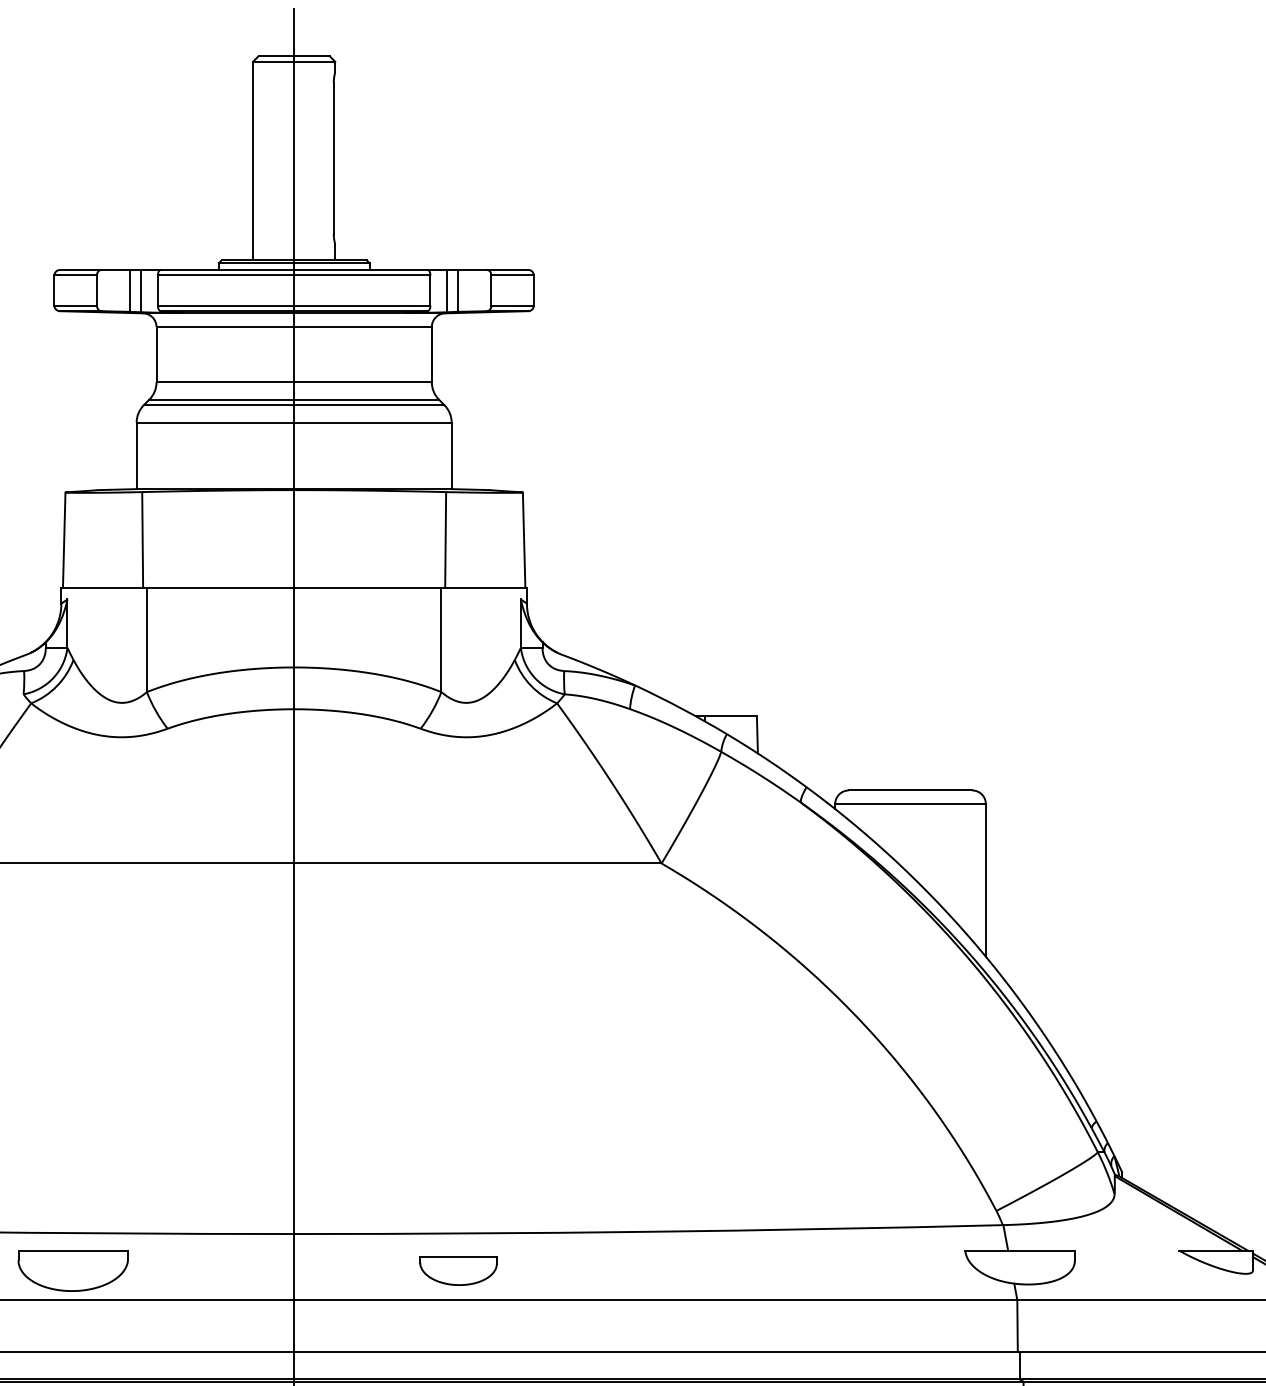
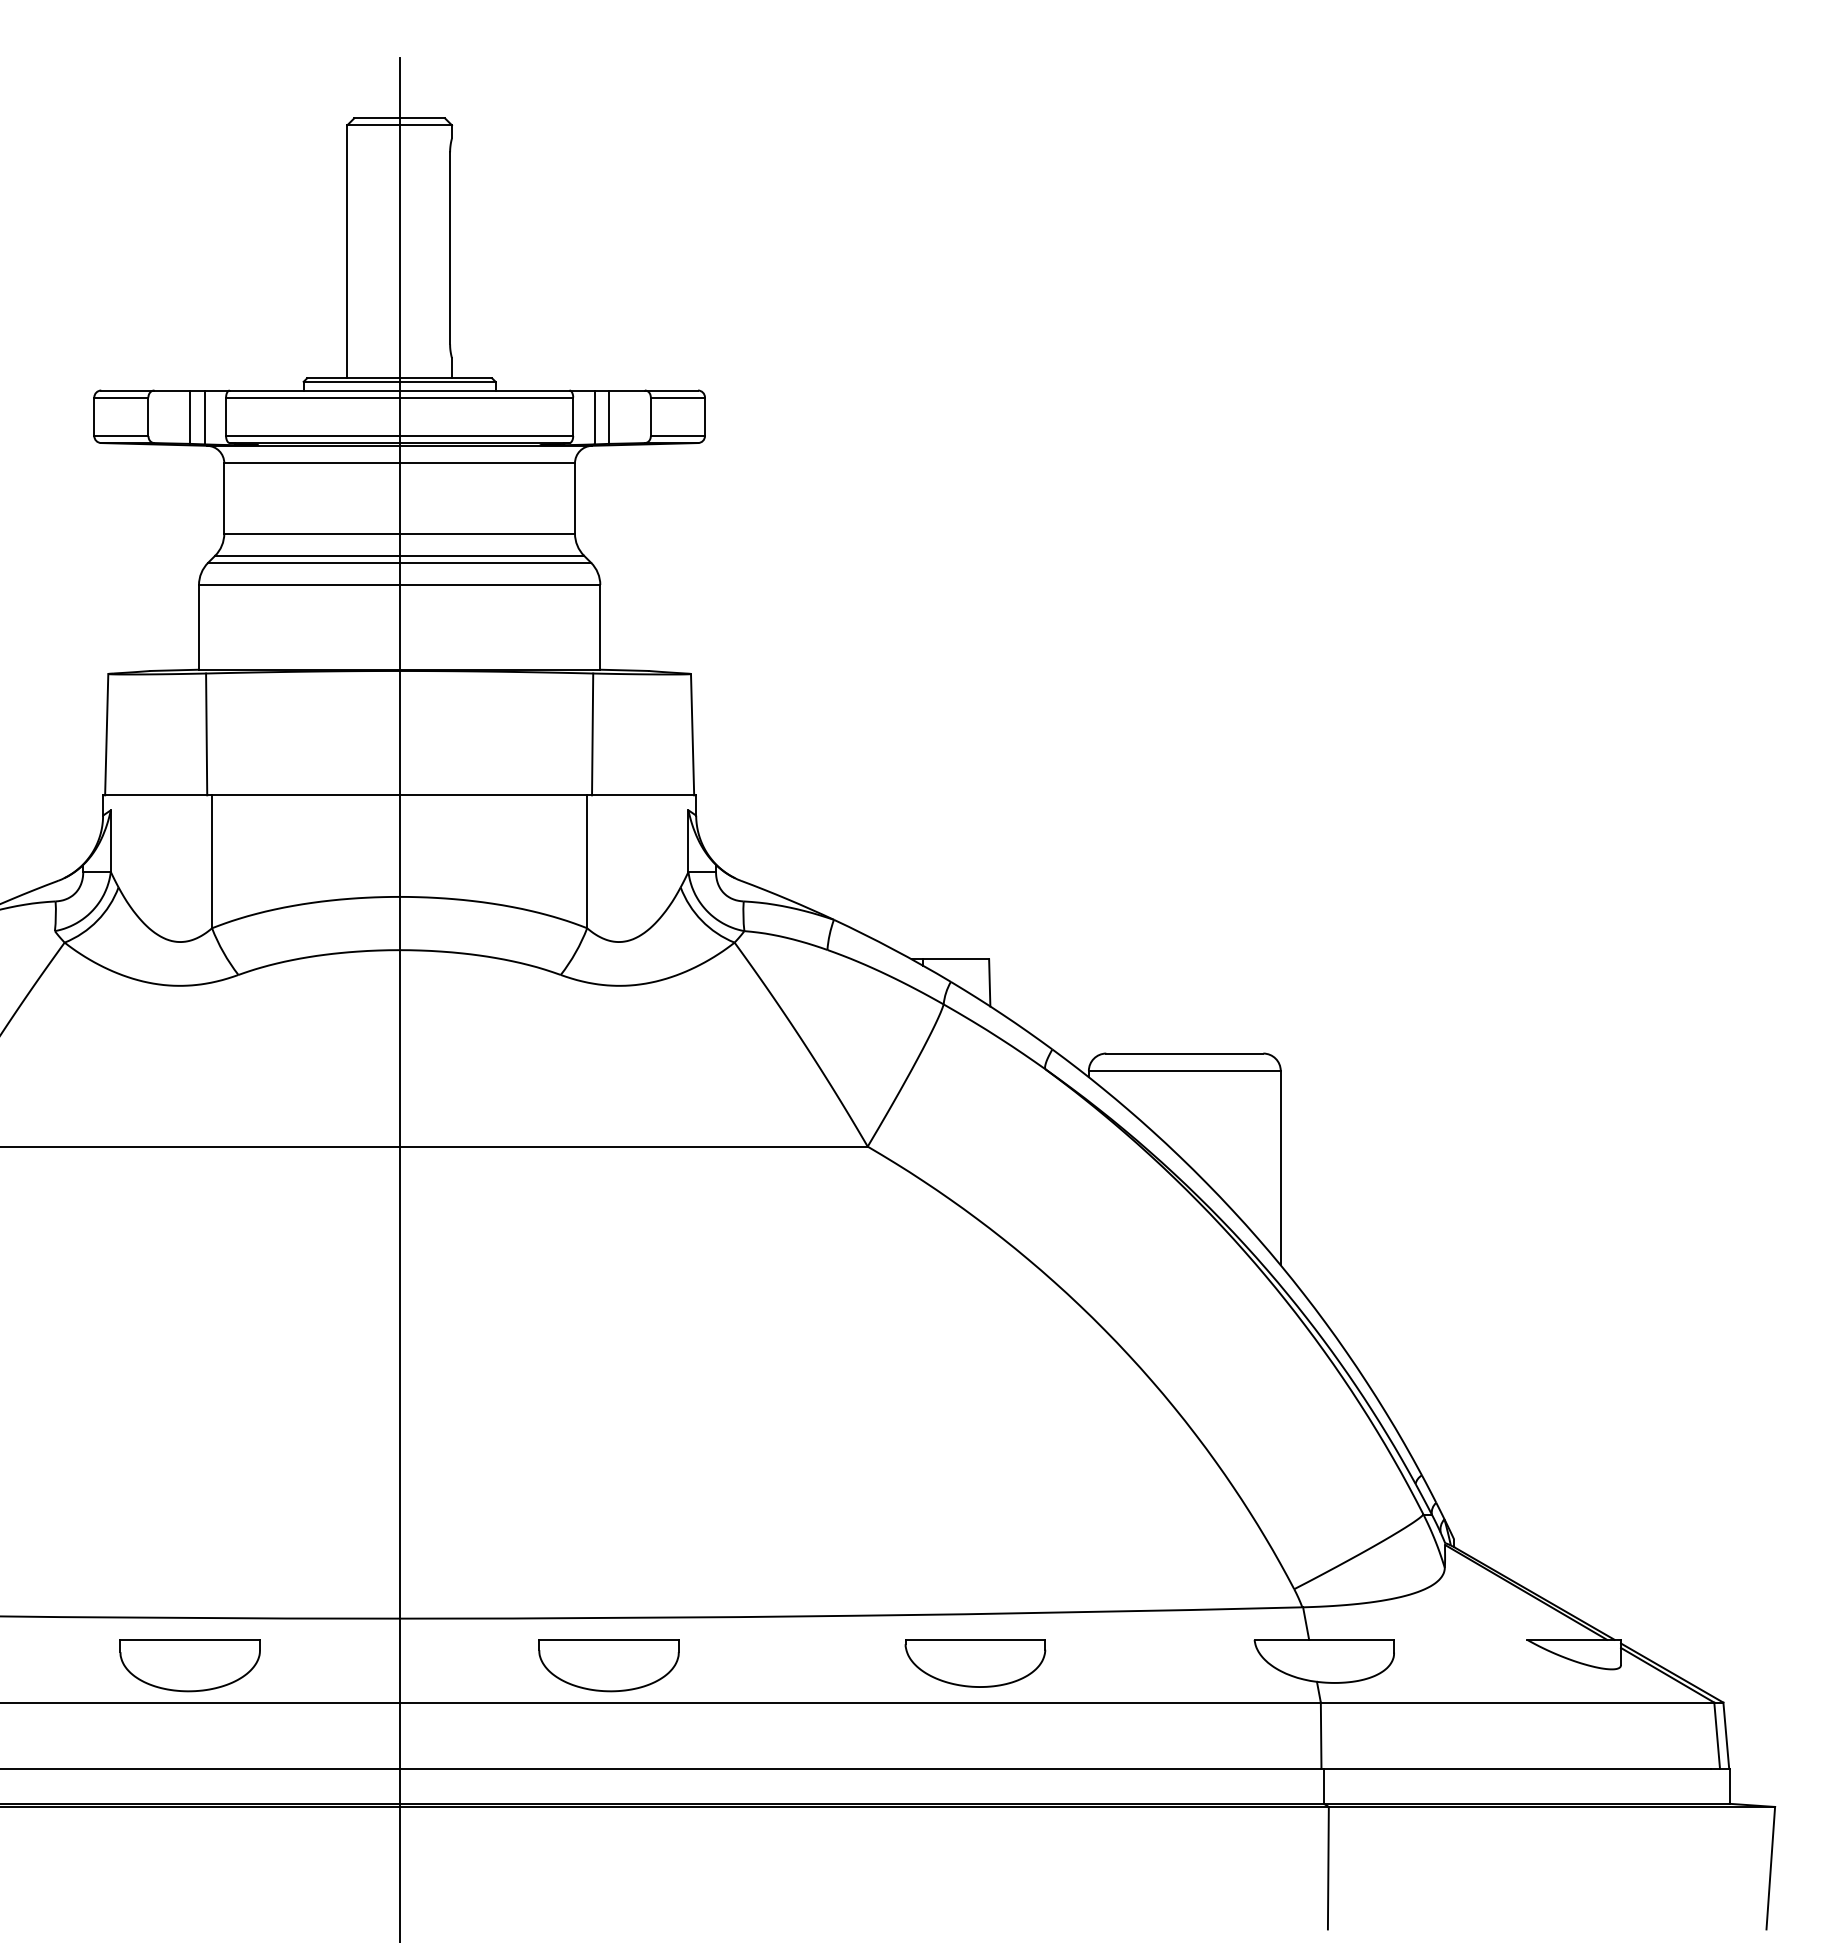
part: (746, 1269) -> (975, 1663), added
part: (72, 1270) -> (189, 1665), moved
part: (458, 1270) -> (608, 1665), size x1.43

